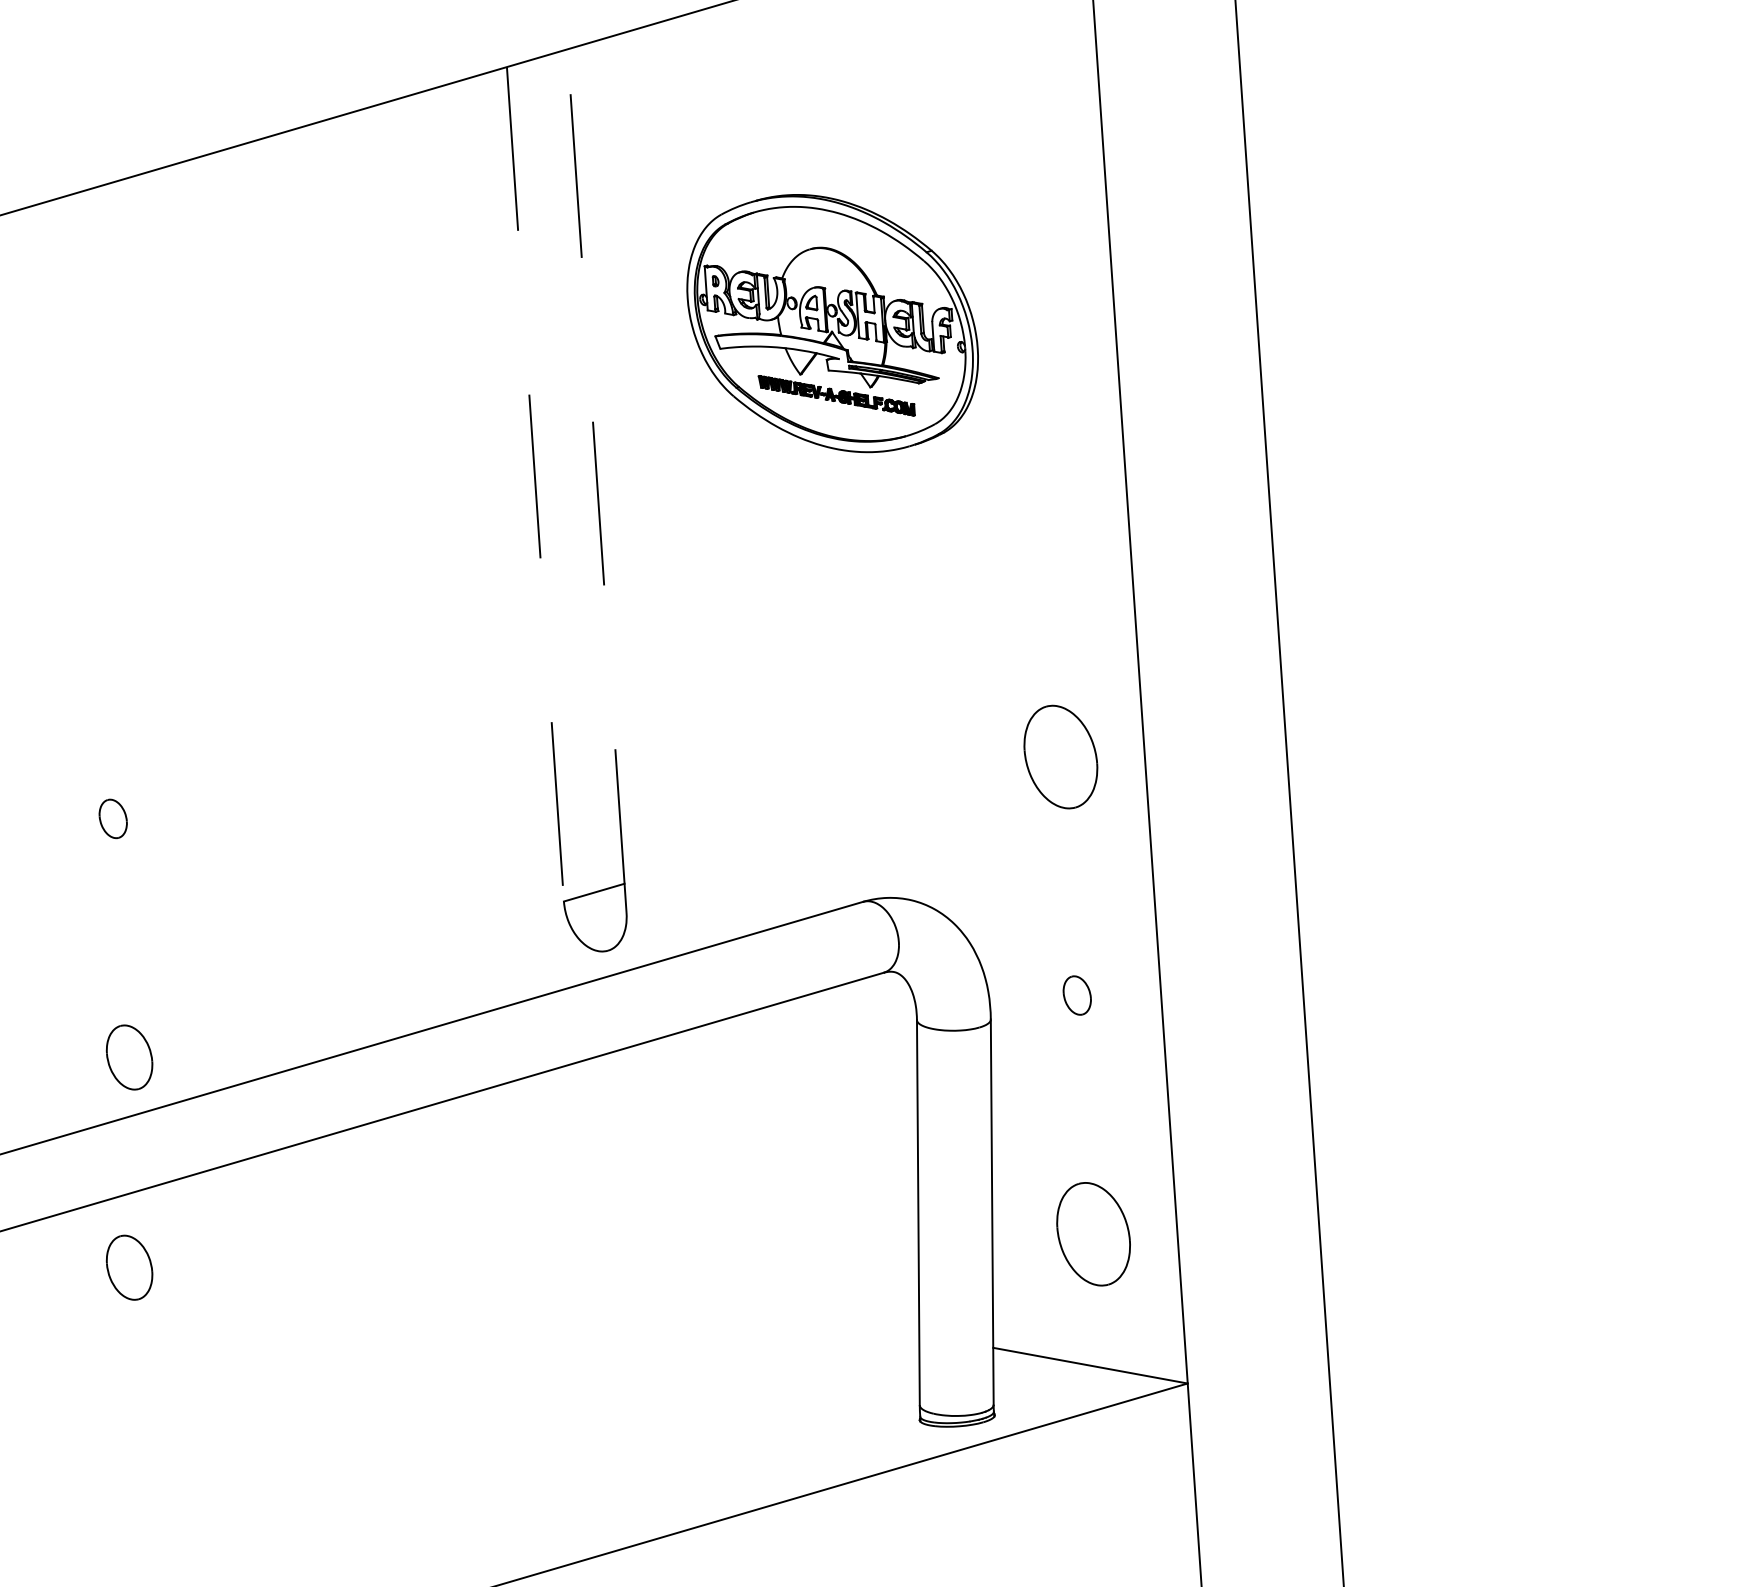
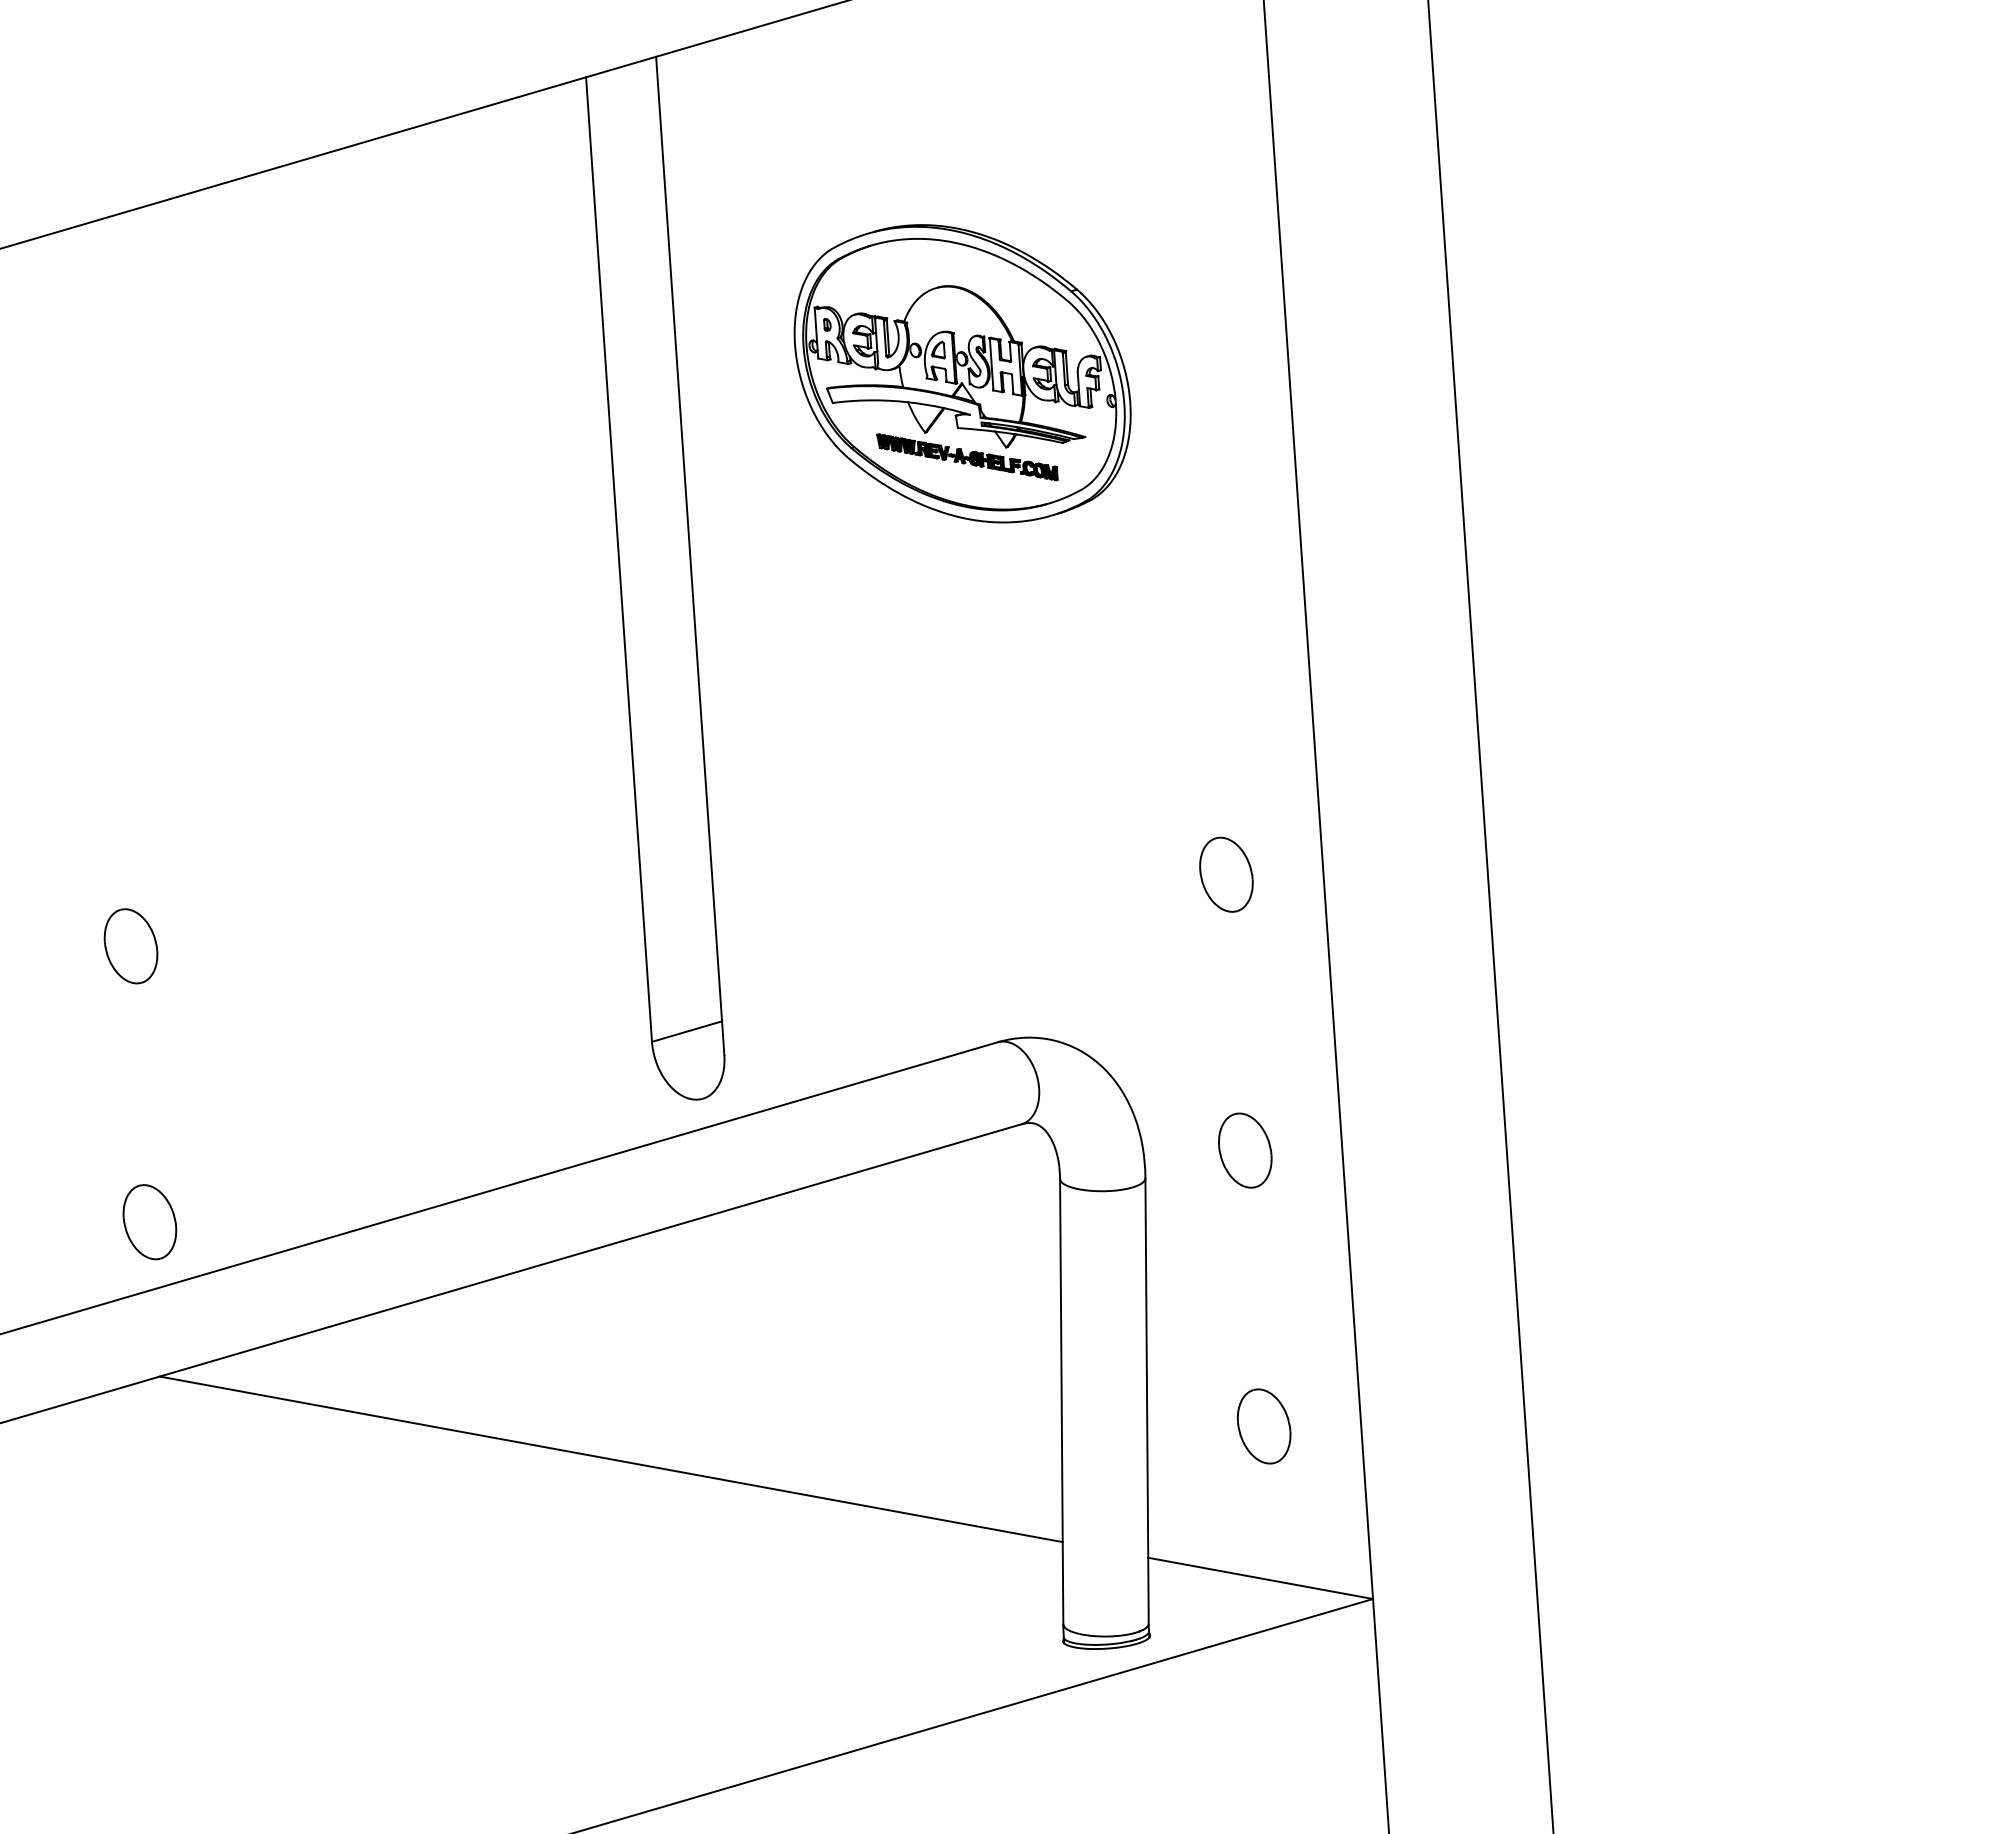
line: (597, 480) -> (690, 555), dashed -> solid
line: (535, 485) -> (619, 560), dashed -> solid
part: (1060, 756) -> (1226, 874), size x0.62
part: (112, 819) -> (130, 946), size x1.67
part: (1077, 995) -> (1245, 1150), size x1.67
part: (1092, 1234) -> (1263, 1426), size x0.62
line: (528, 1262) -> (610, 1459), added
part: (129, 1268) -> (149, 1465), removed

